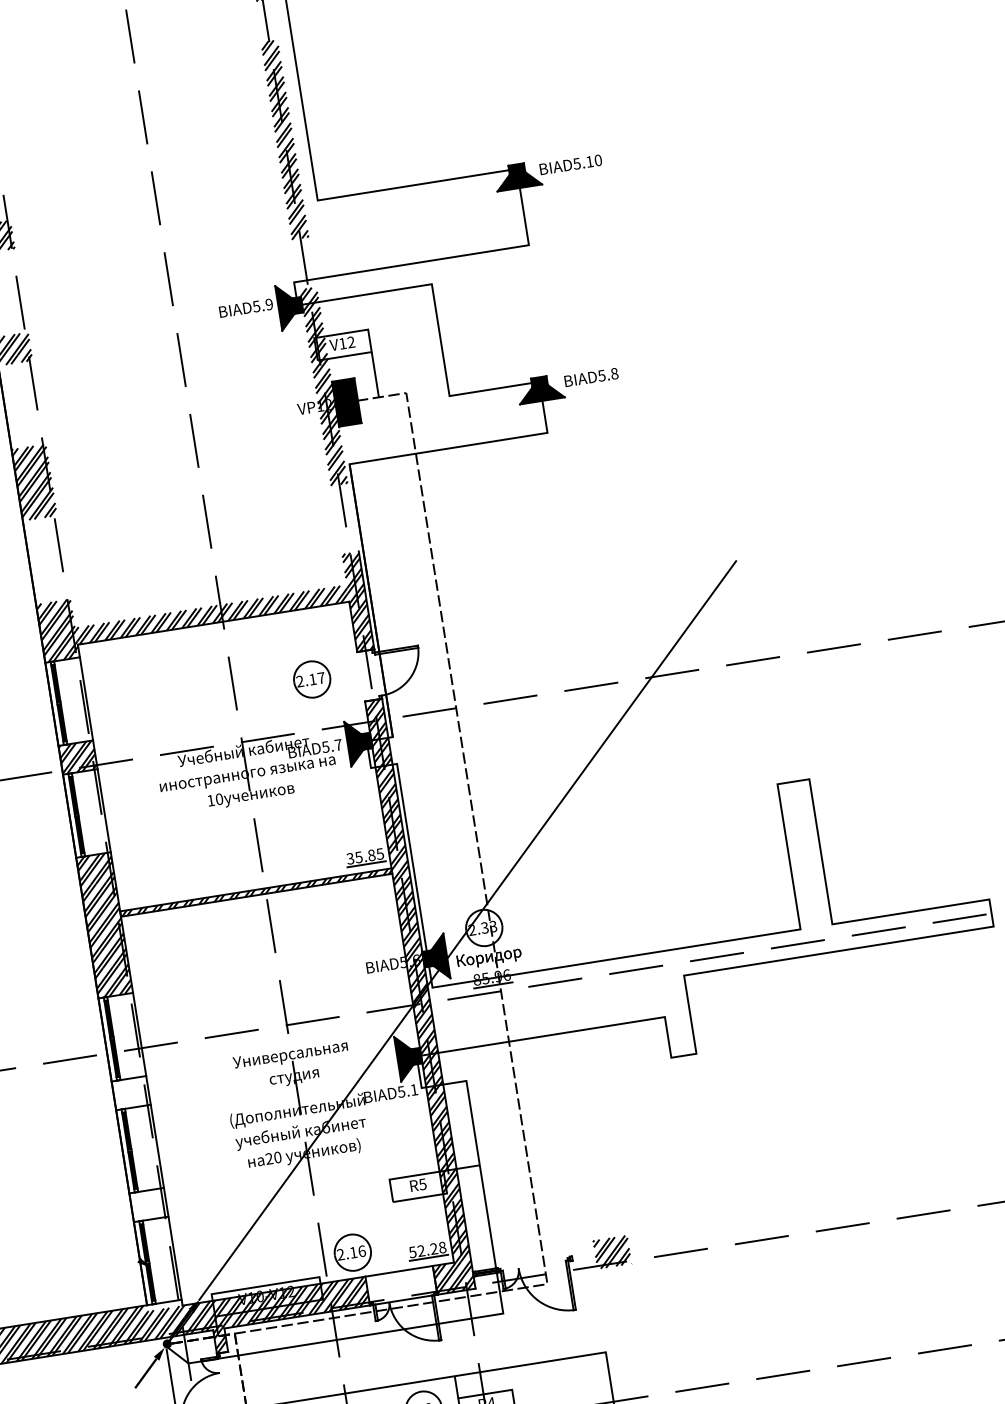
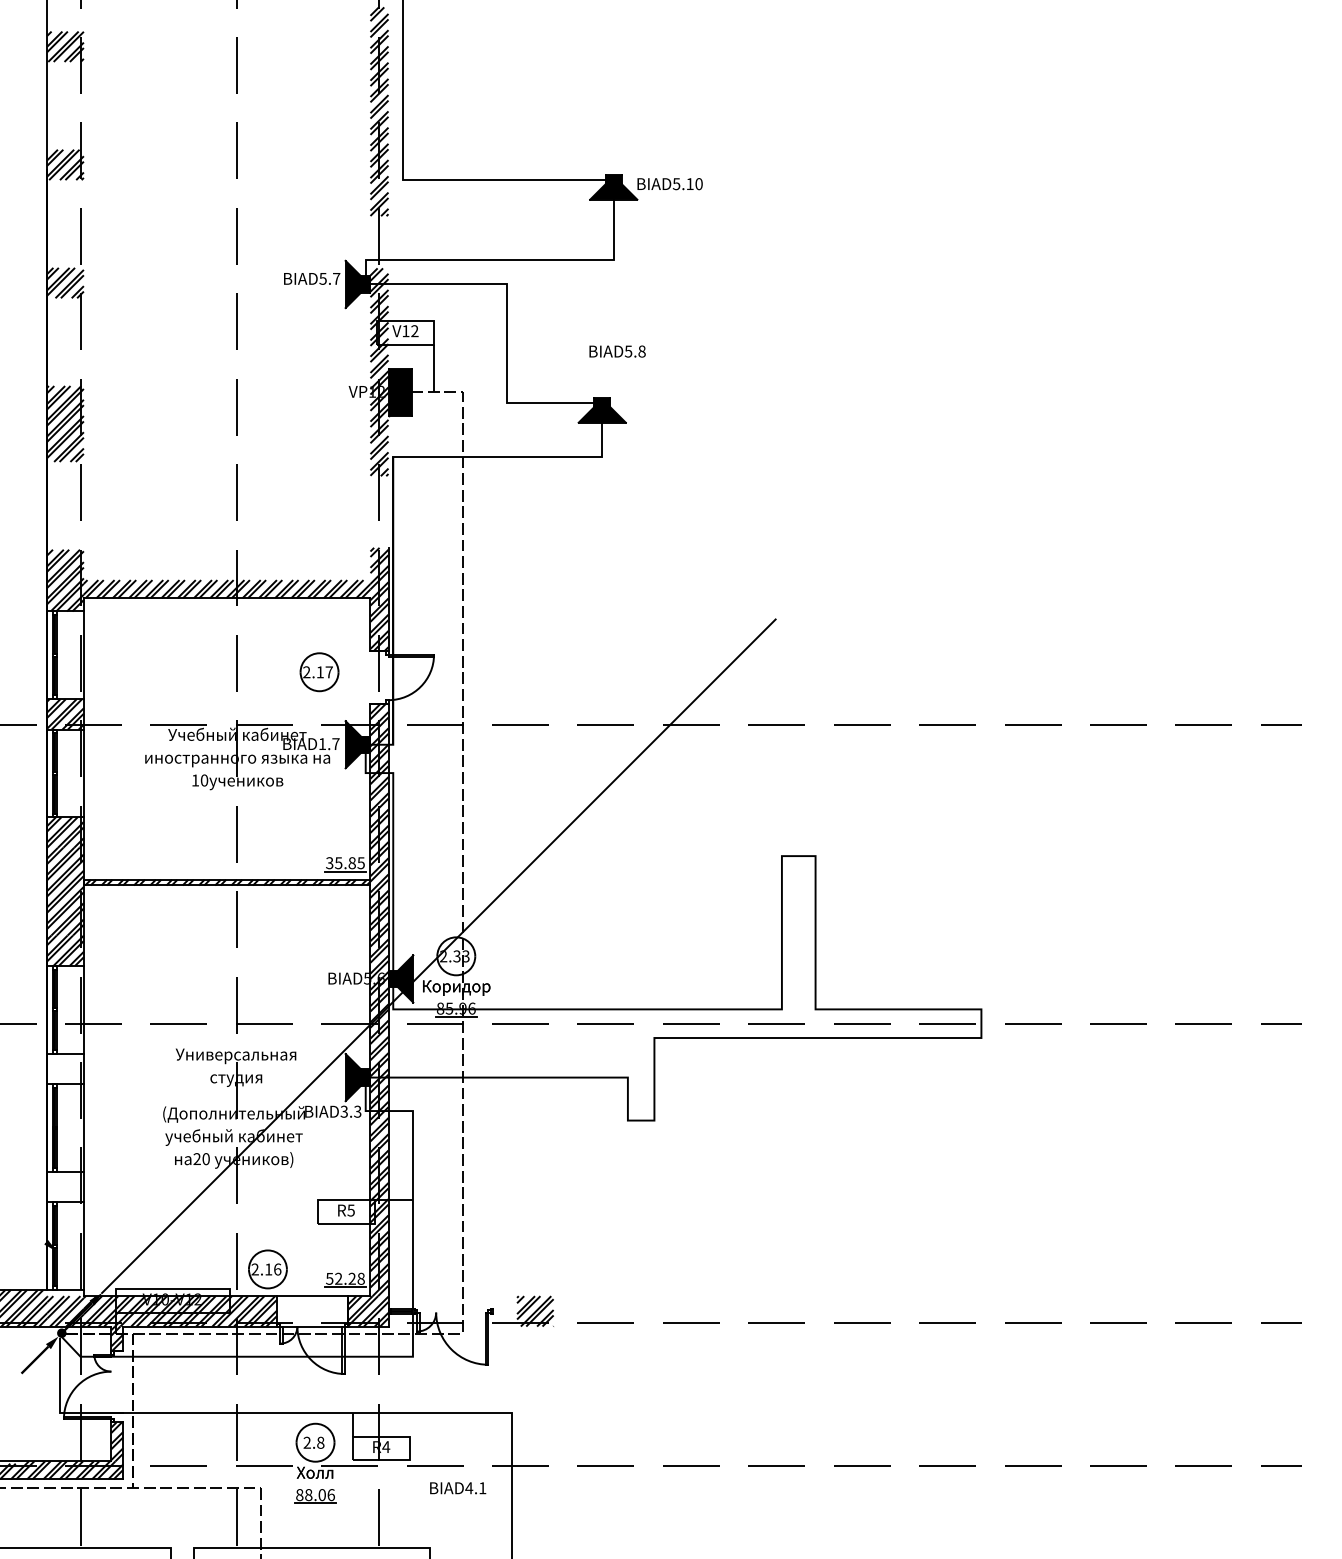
text: (269, 304) -> (336, 278), BIAD5.9 -> BIAD5.7
text: (591, 377) -> (617, 351), moved
text: (325, 747) -> (322, 744), BIAD5.7 -> BIAD1.7
text: (408, 1090) -> (351, 1111), BIAD5.1 -> BIAD3.3

